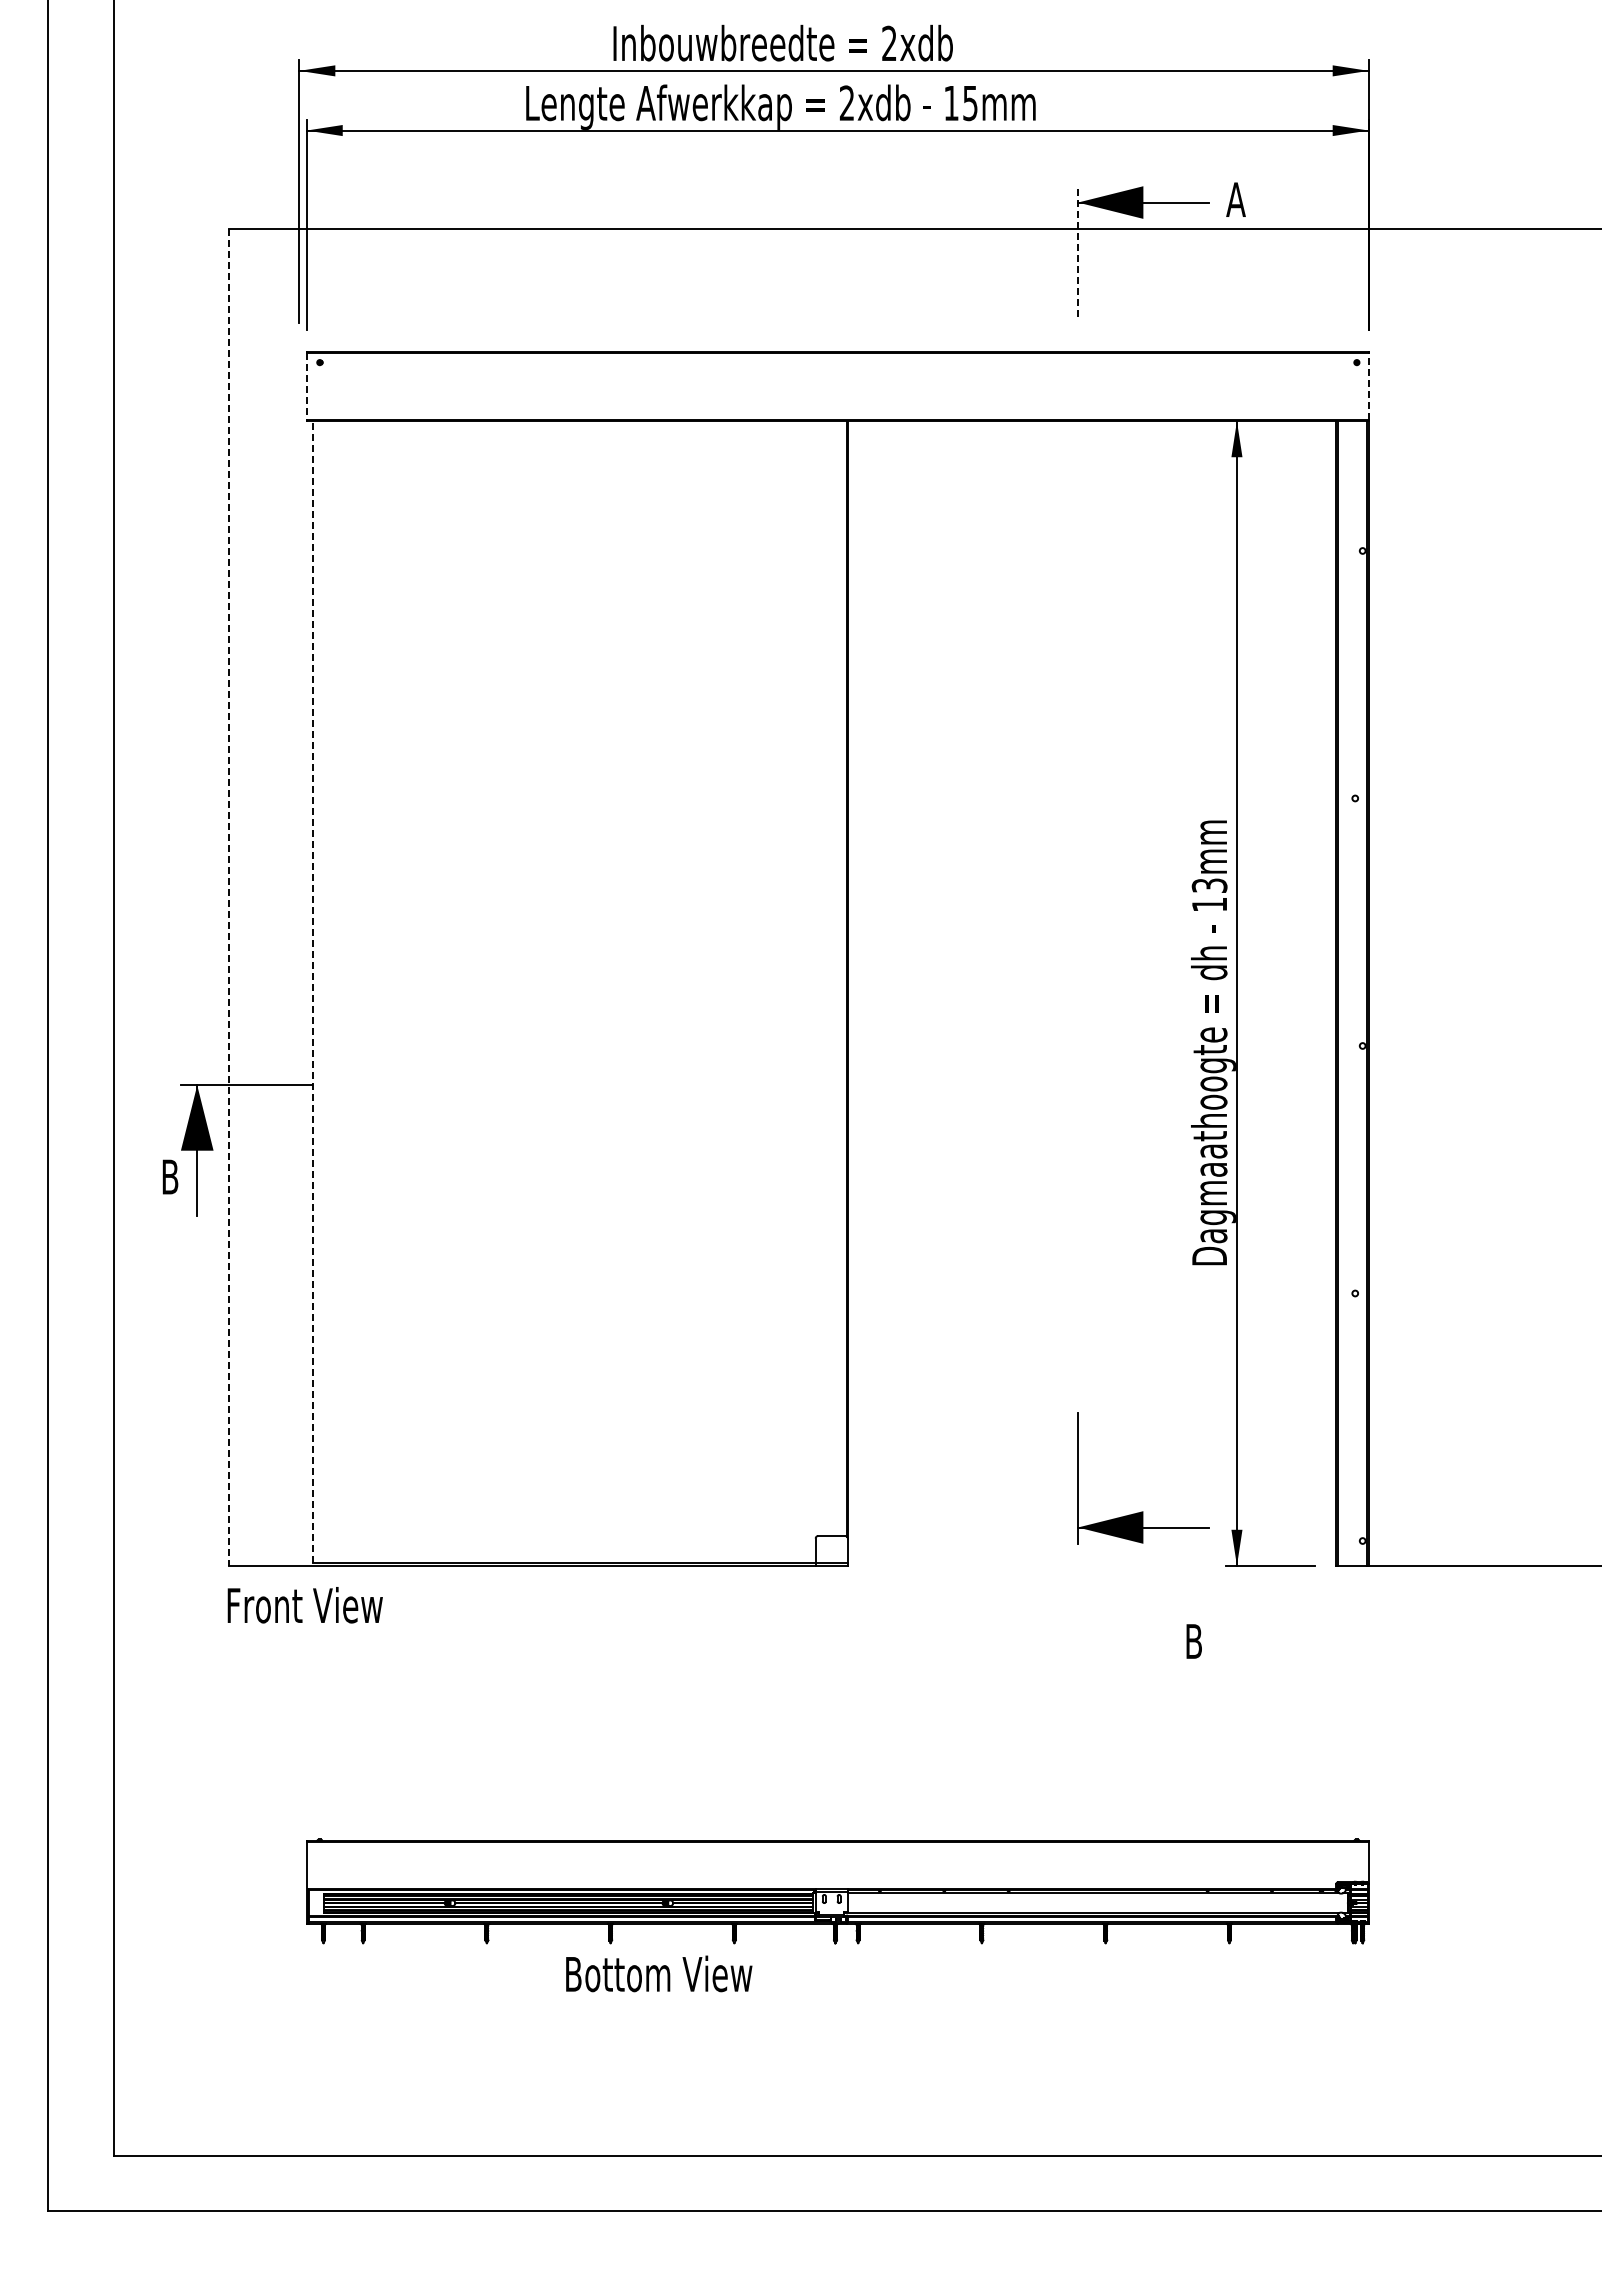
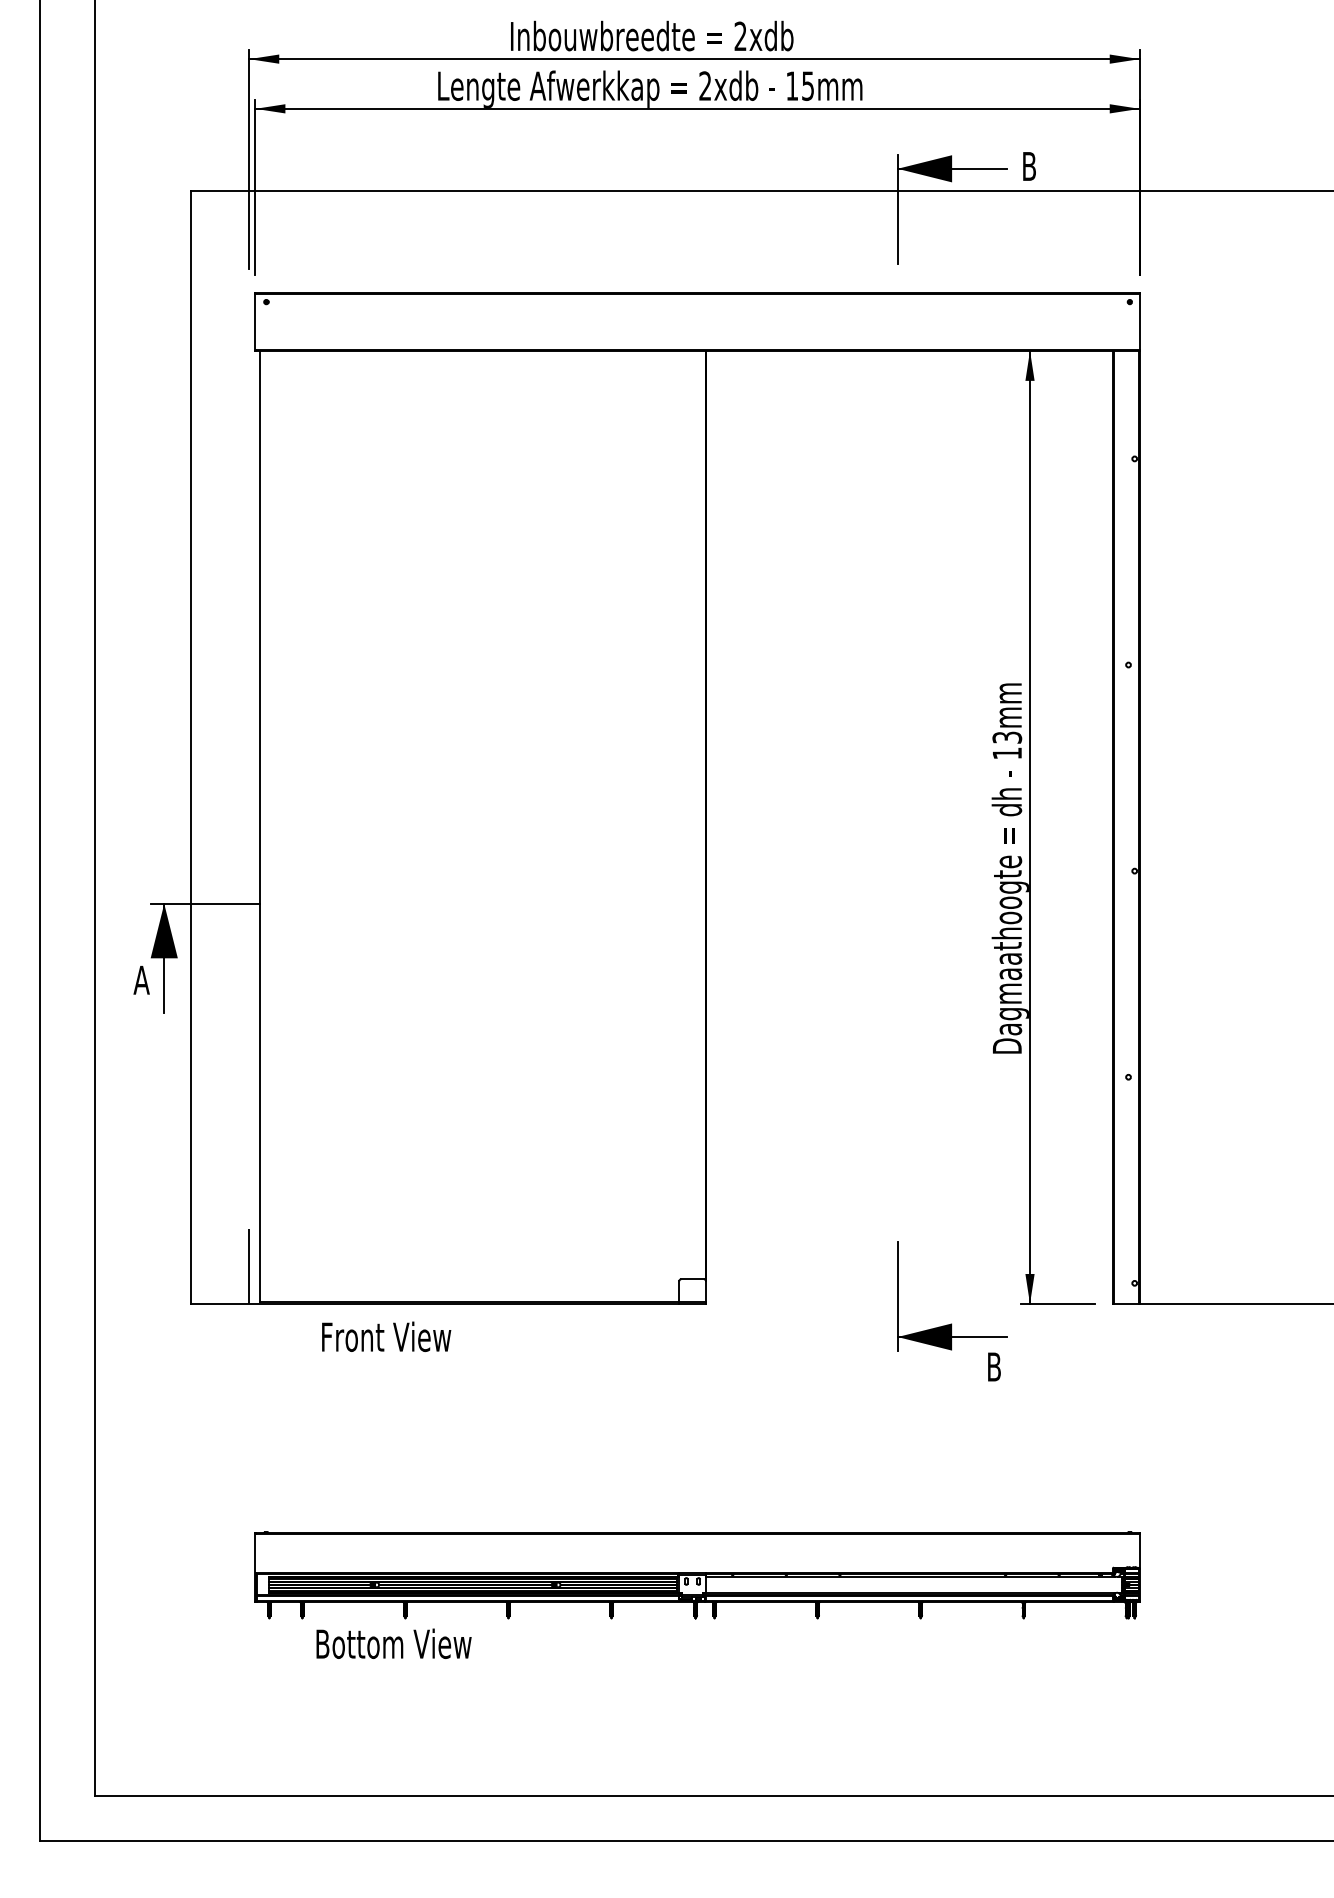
text: (1235, 199) -> (1028, 166), A -> B
line: (1078, 251) -> (898, 209), dashed -> solid
line: (1368, 386) -> (1139, 321), dashed -> solid
line: (306, 387) -> (255, 322), dashed -> solid
line: (229, 897) -> (191, 747), dashed -> solid
line: (312, 991) -> (260, 825), dashed -> solid
text: (169, 1176) -> (141, 979), B -> A
part: (1143, 1511) -> (952, 1323), moved
line: (299, 1520) -> (249, 1266), added
text: (304, 1605) -> (385, 1337), moved
text: (659, 1973) -> (394, 1643), moved

